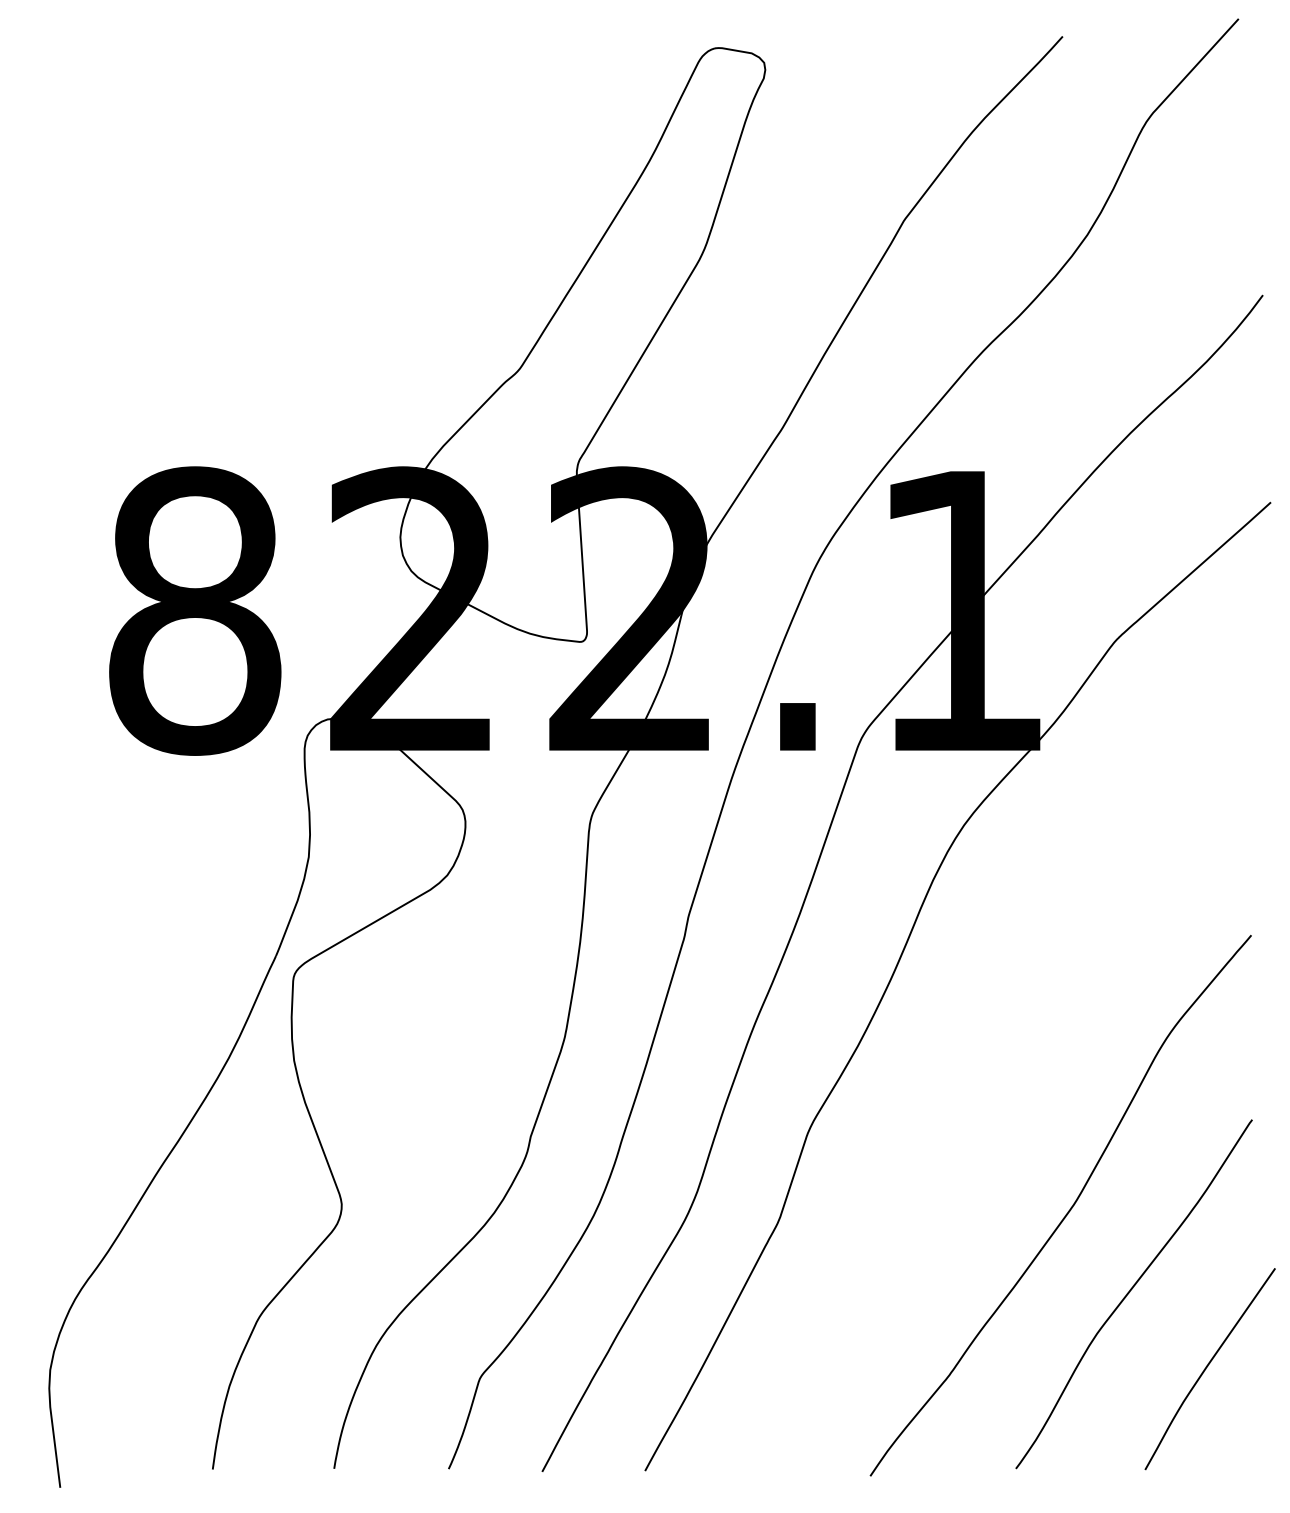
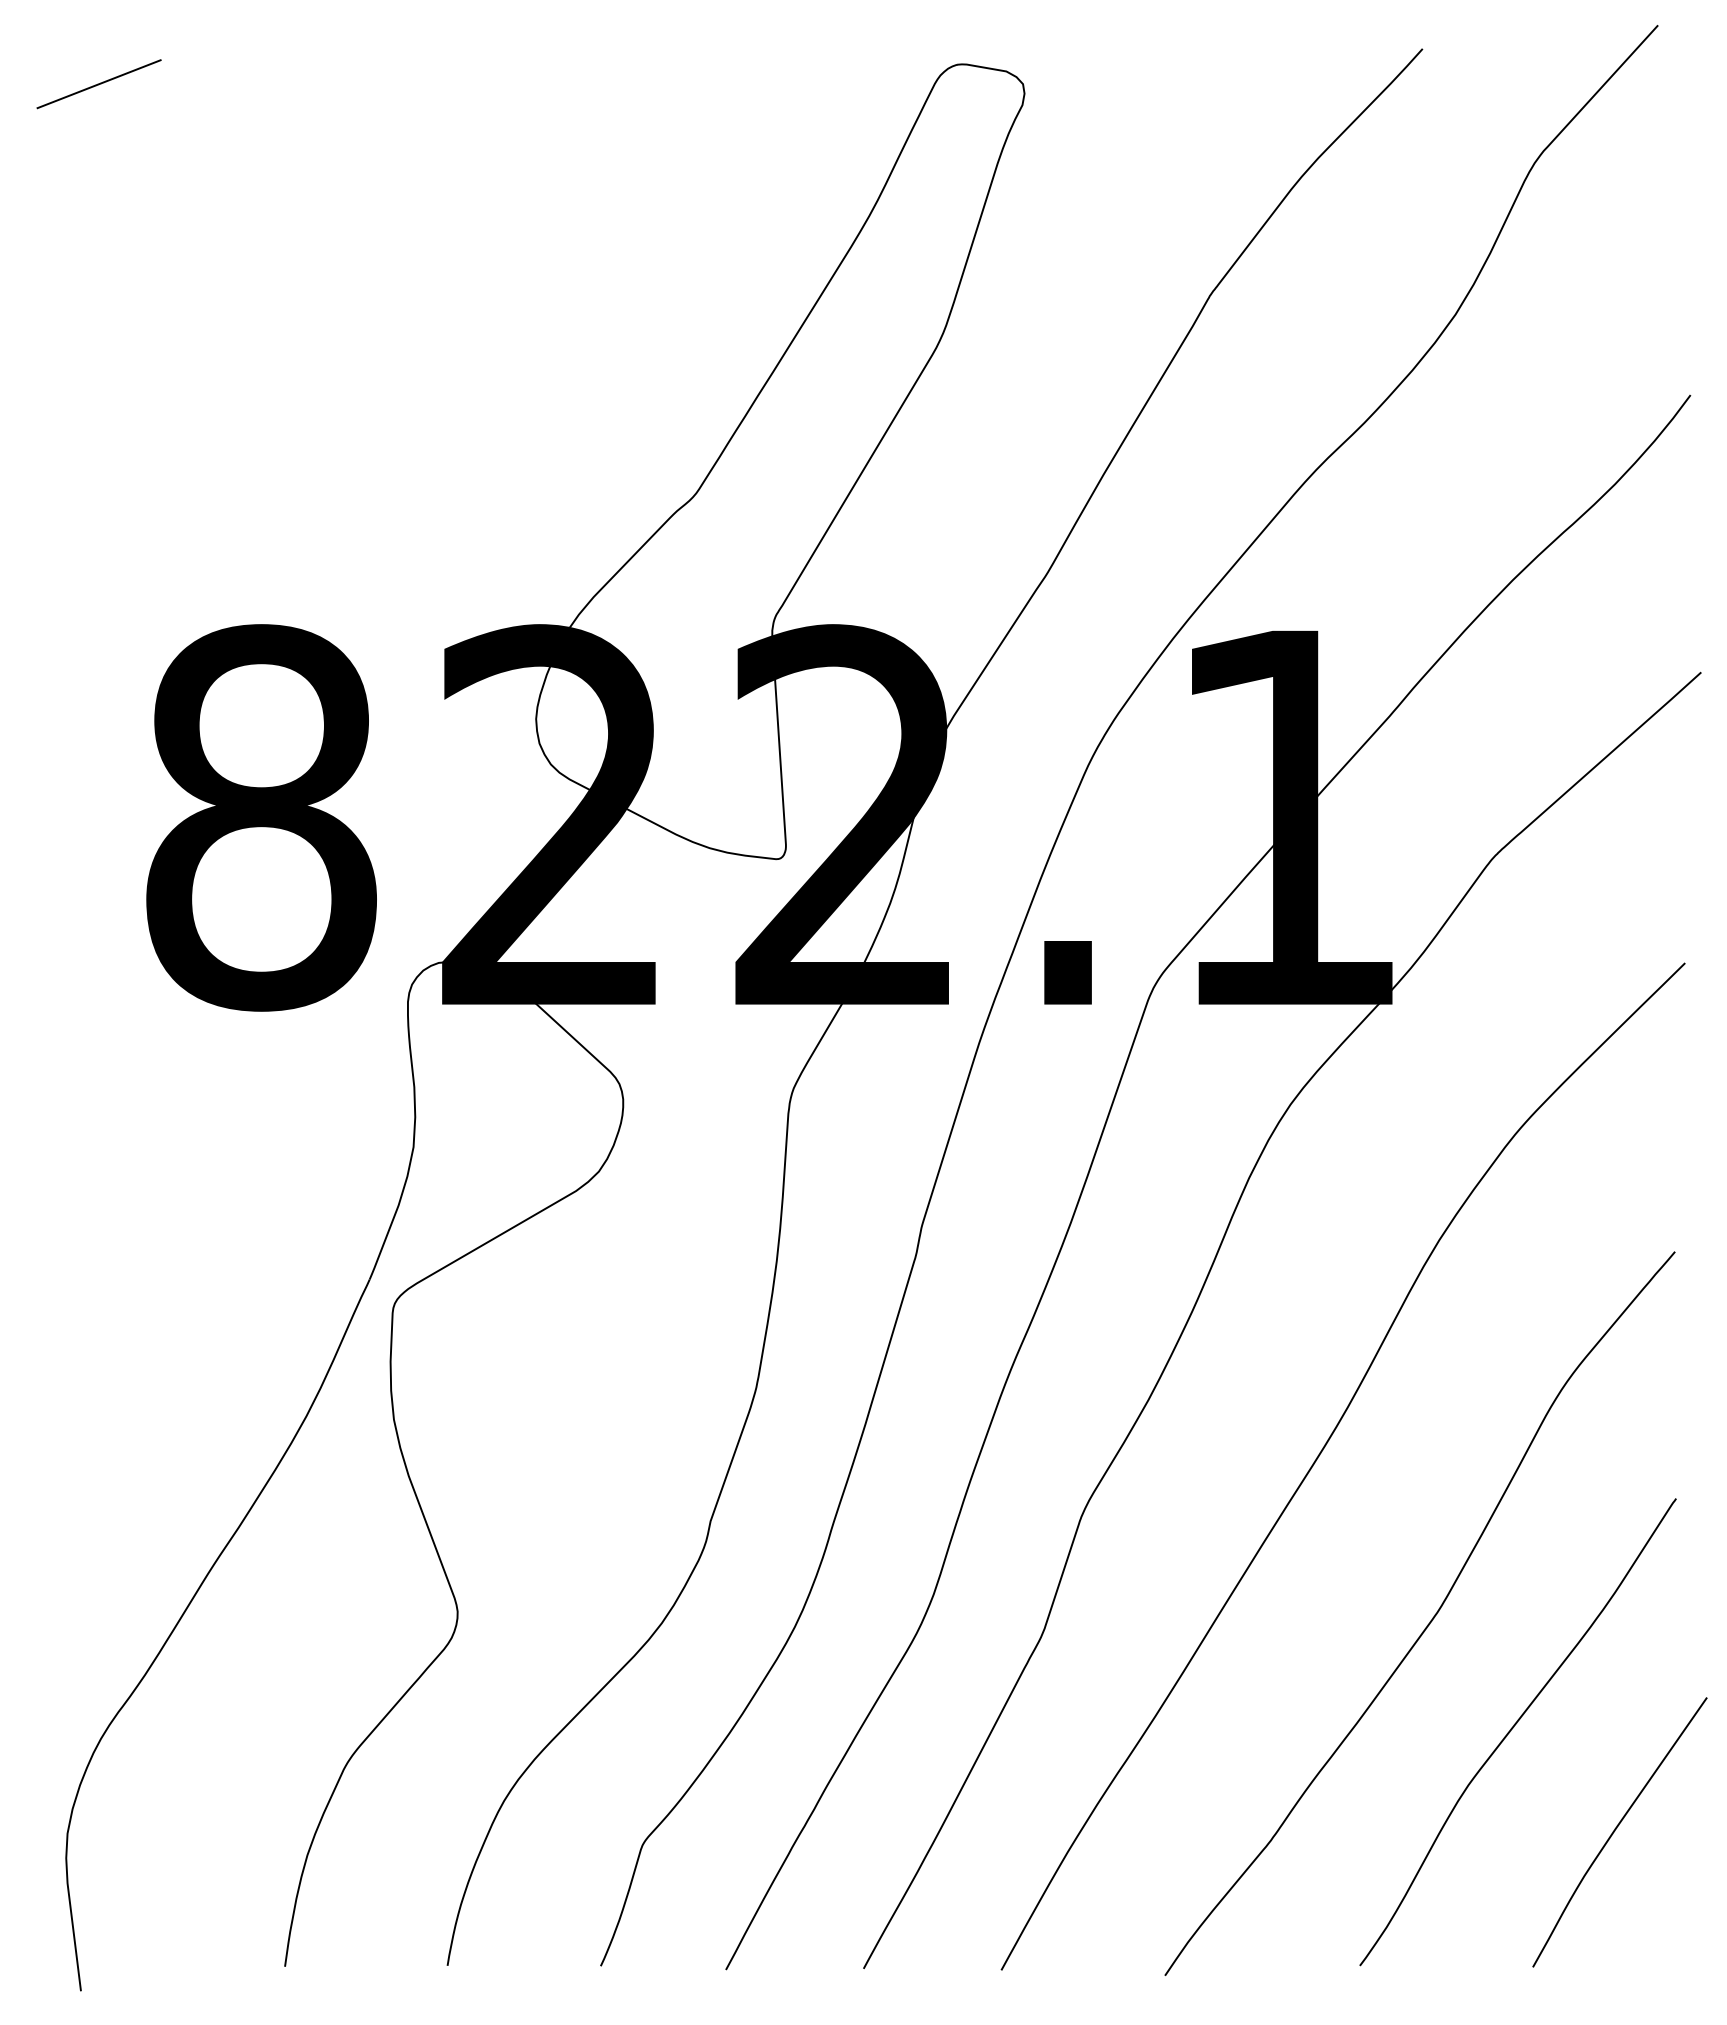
line: (73, 63) -> (98, 84), added
curve: (986, 1087) -> (1320, 1455), added

